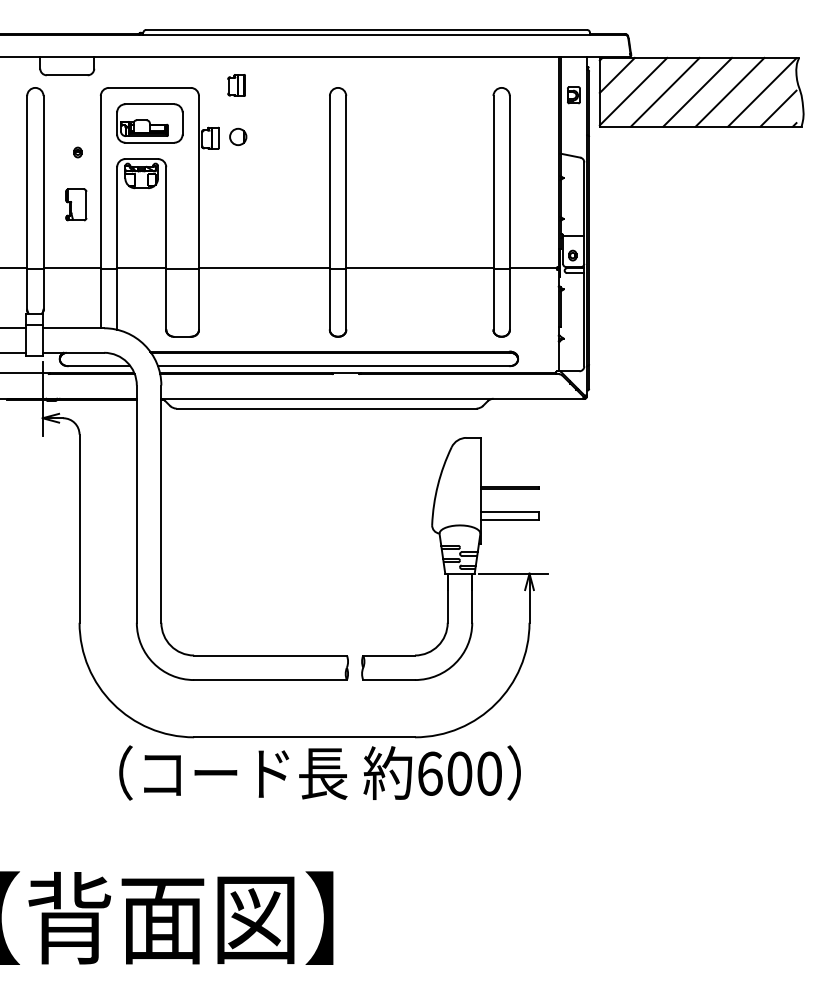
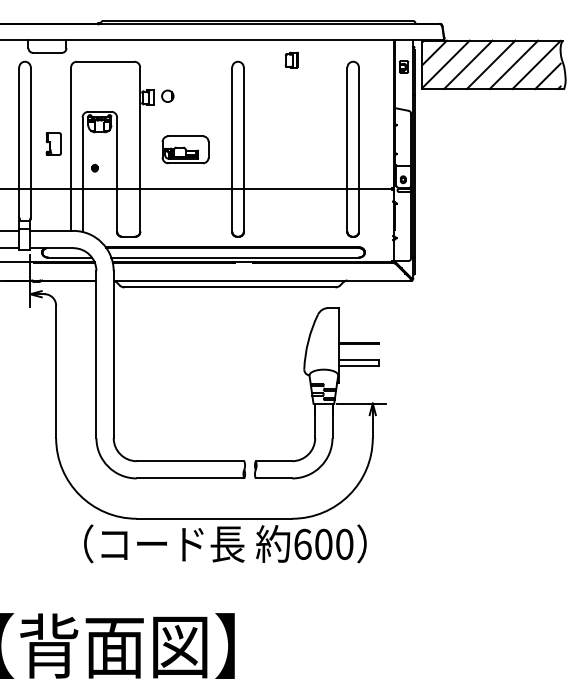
part: (236, 84) -> (291, 59), moved
part: (149, 123) -> (185, 149), moved
part: (77, 151) -> (94, 167), moved

